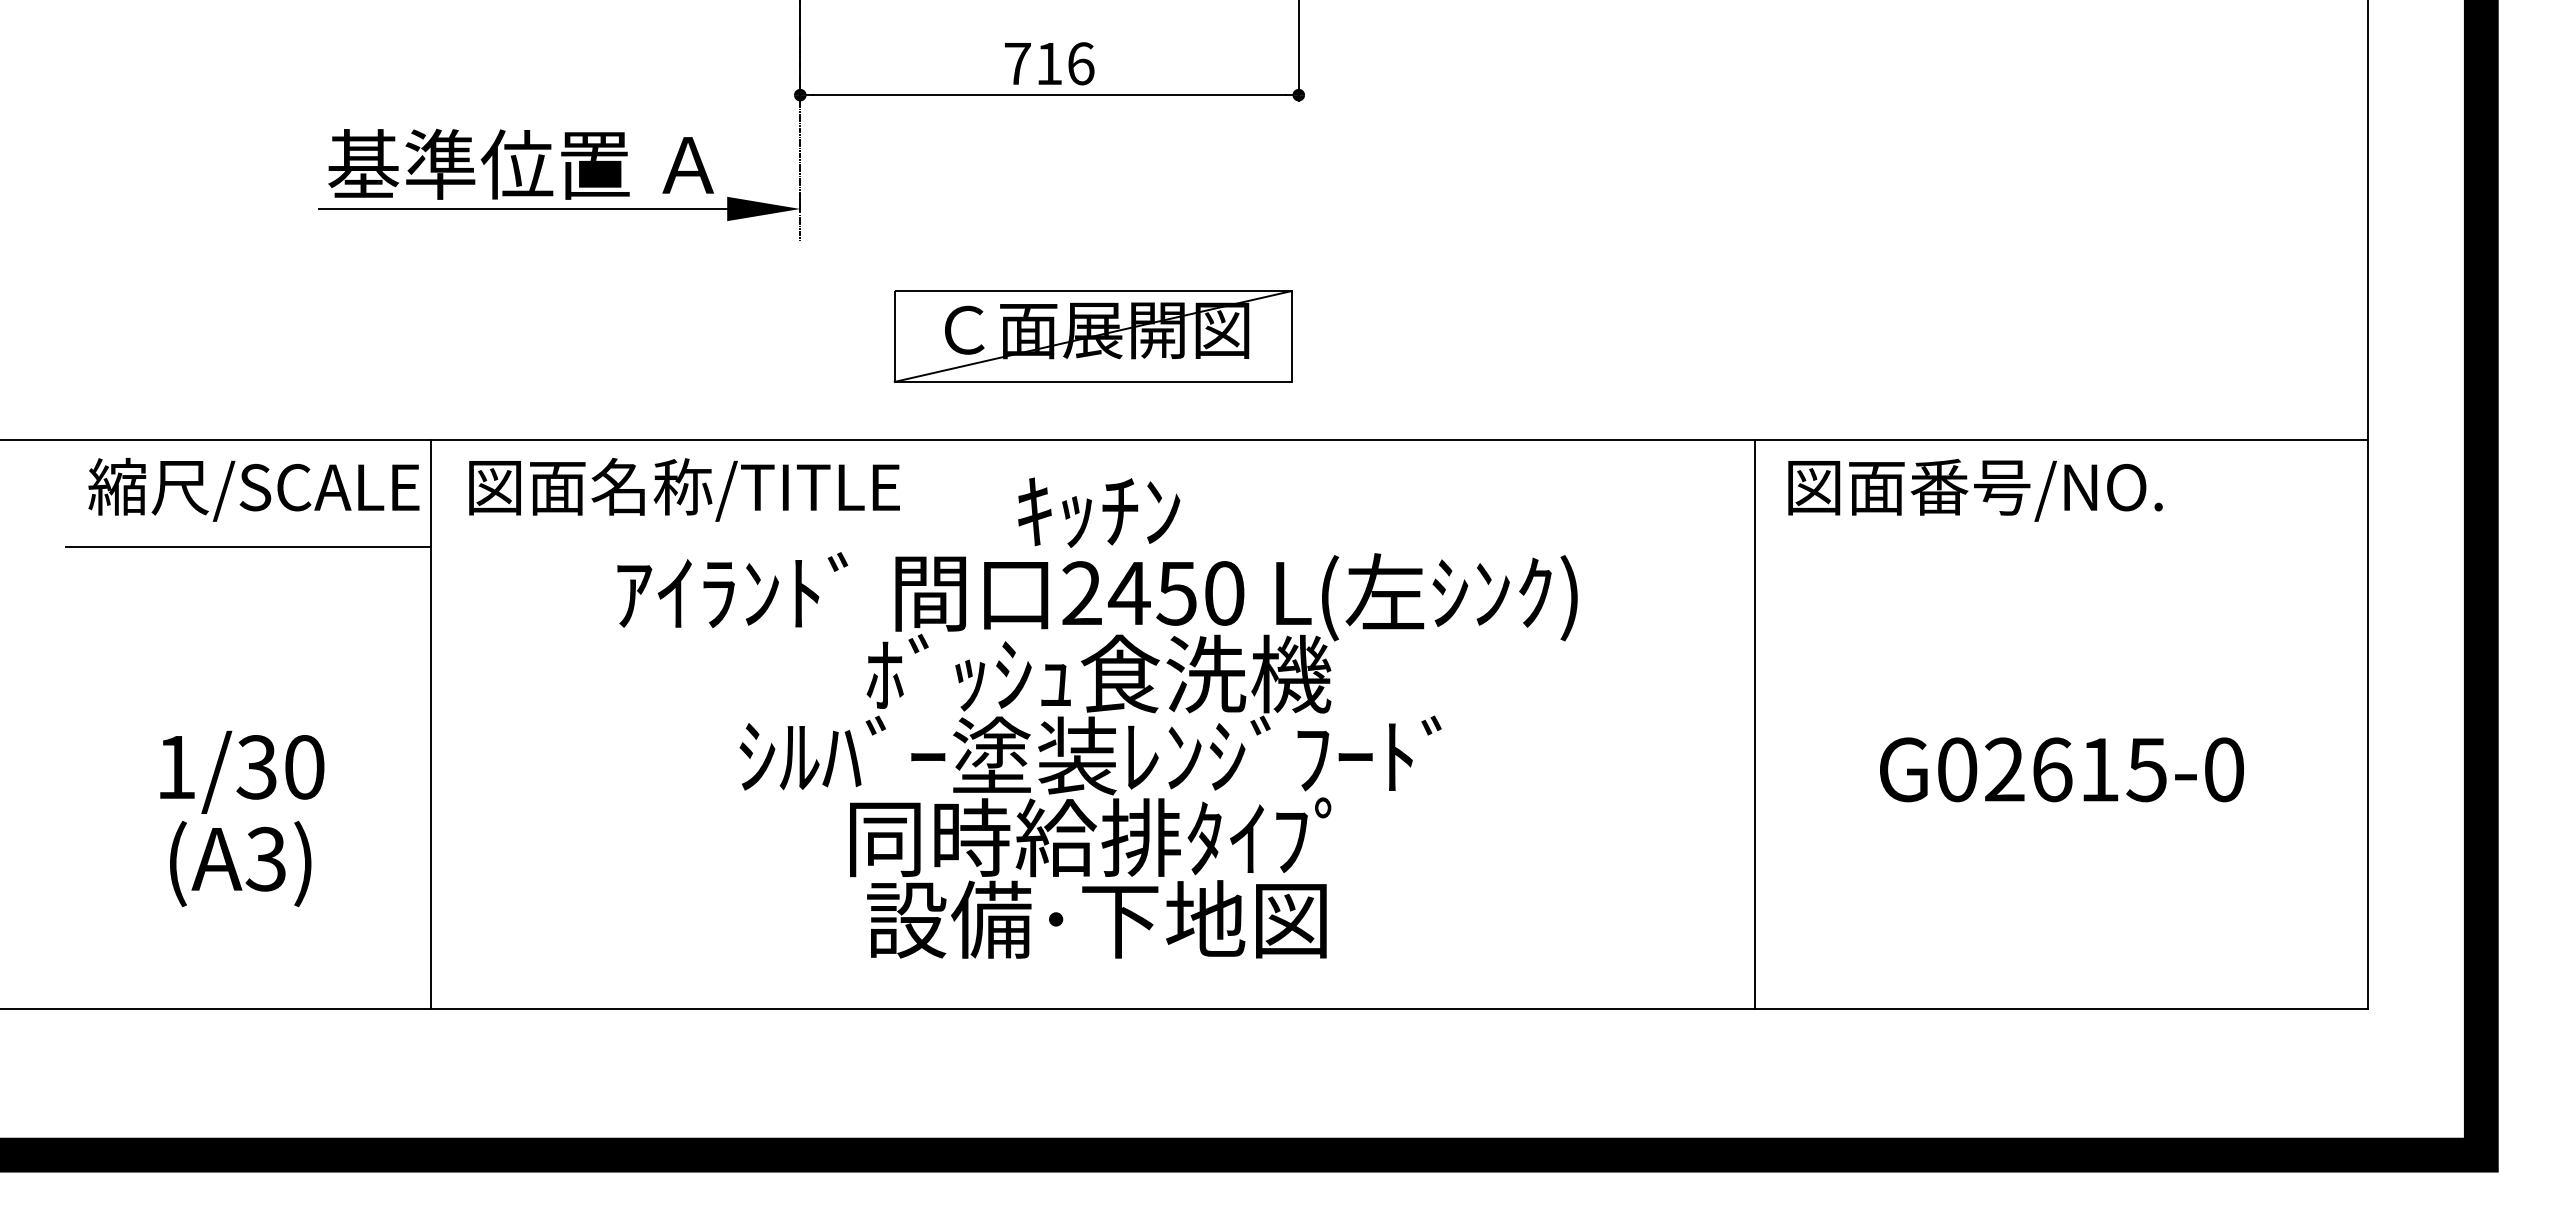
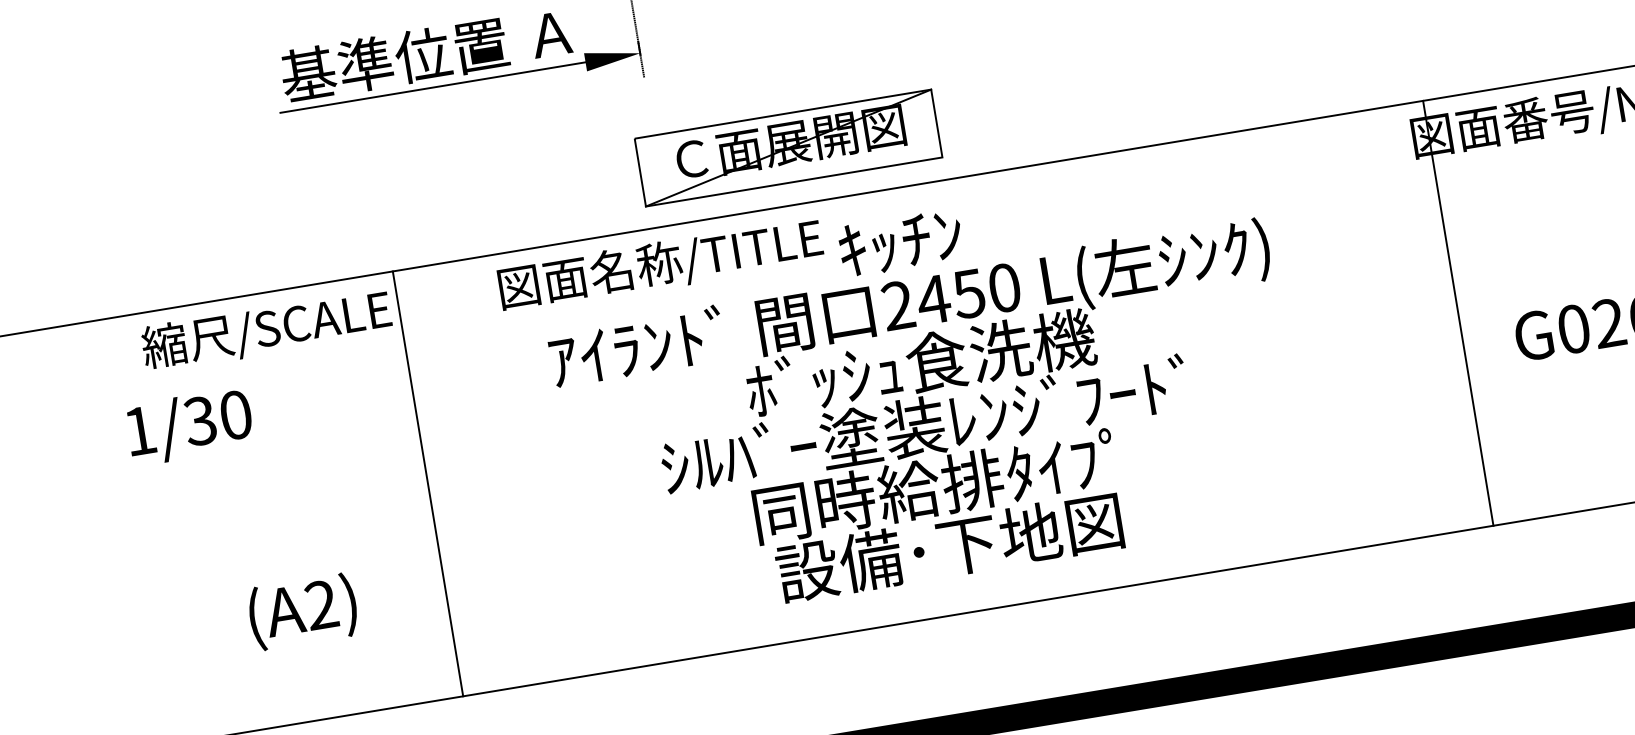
part: (1092, 336) -> (788, 148), moved
text: (684, 489) -> (660, 265), moved
line: (248, 547) -> (269, 374), removed
line: (1755, 723) -> (1458, 312), moved
text: (242, 771) -> (190, 425), moved
text: (265, 859) -> (321, 605), (A3) -> (A2)

